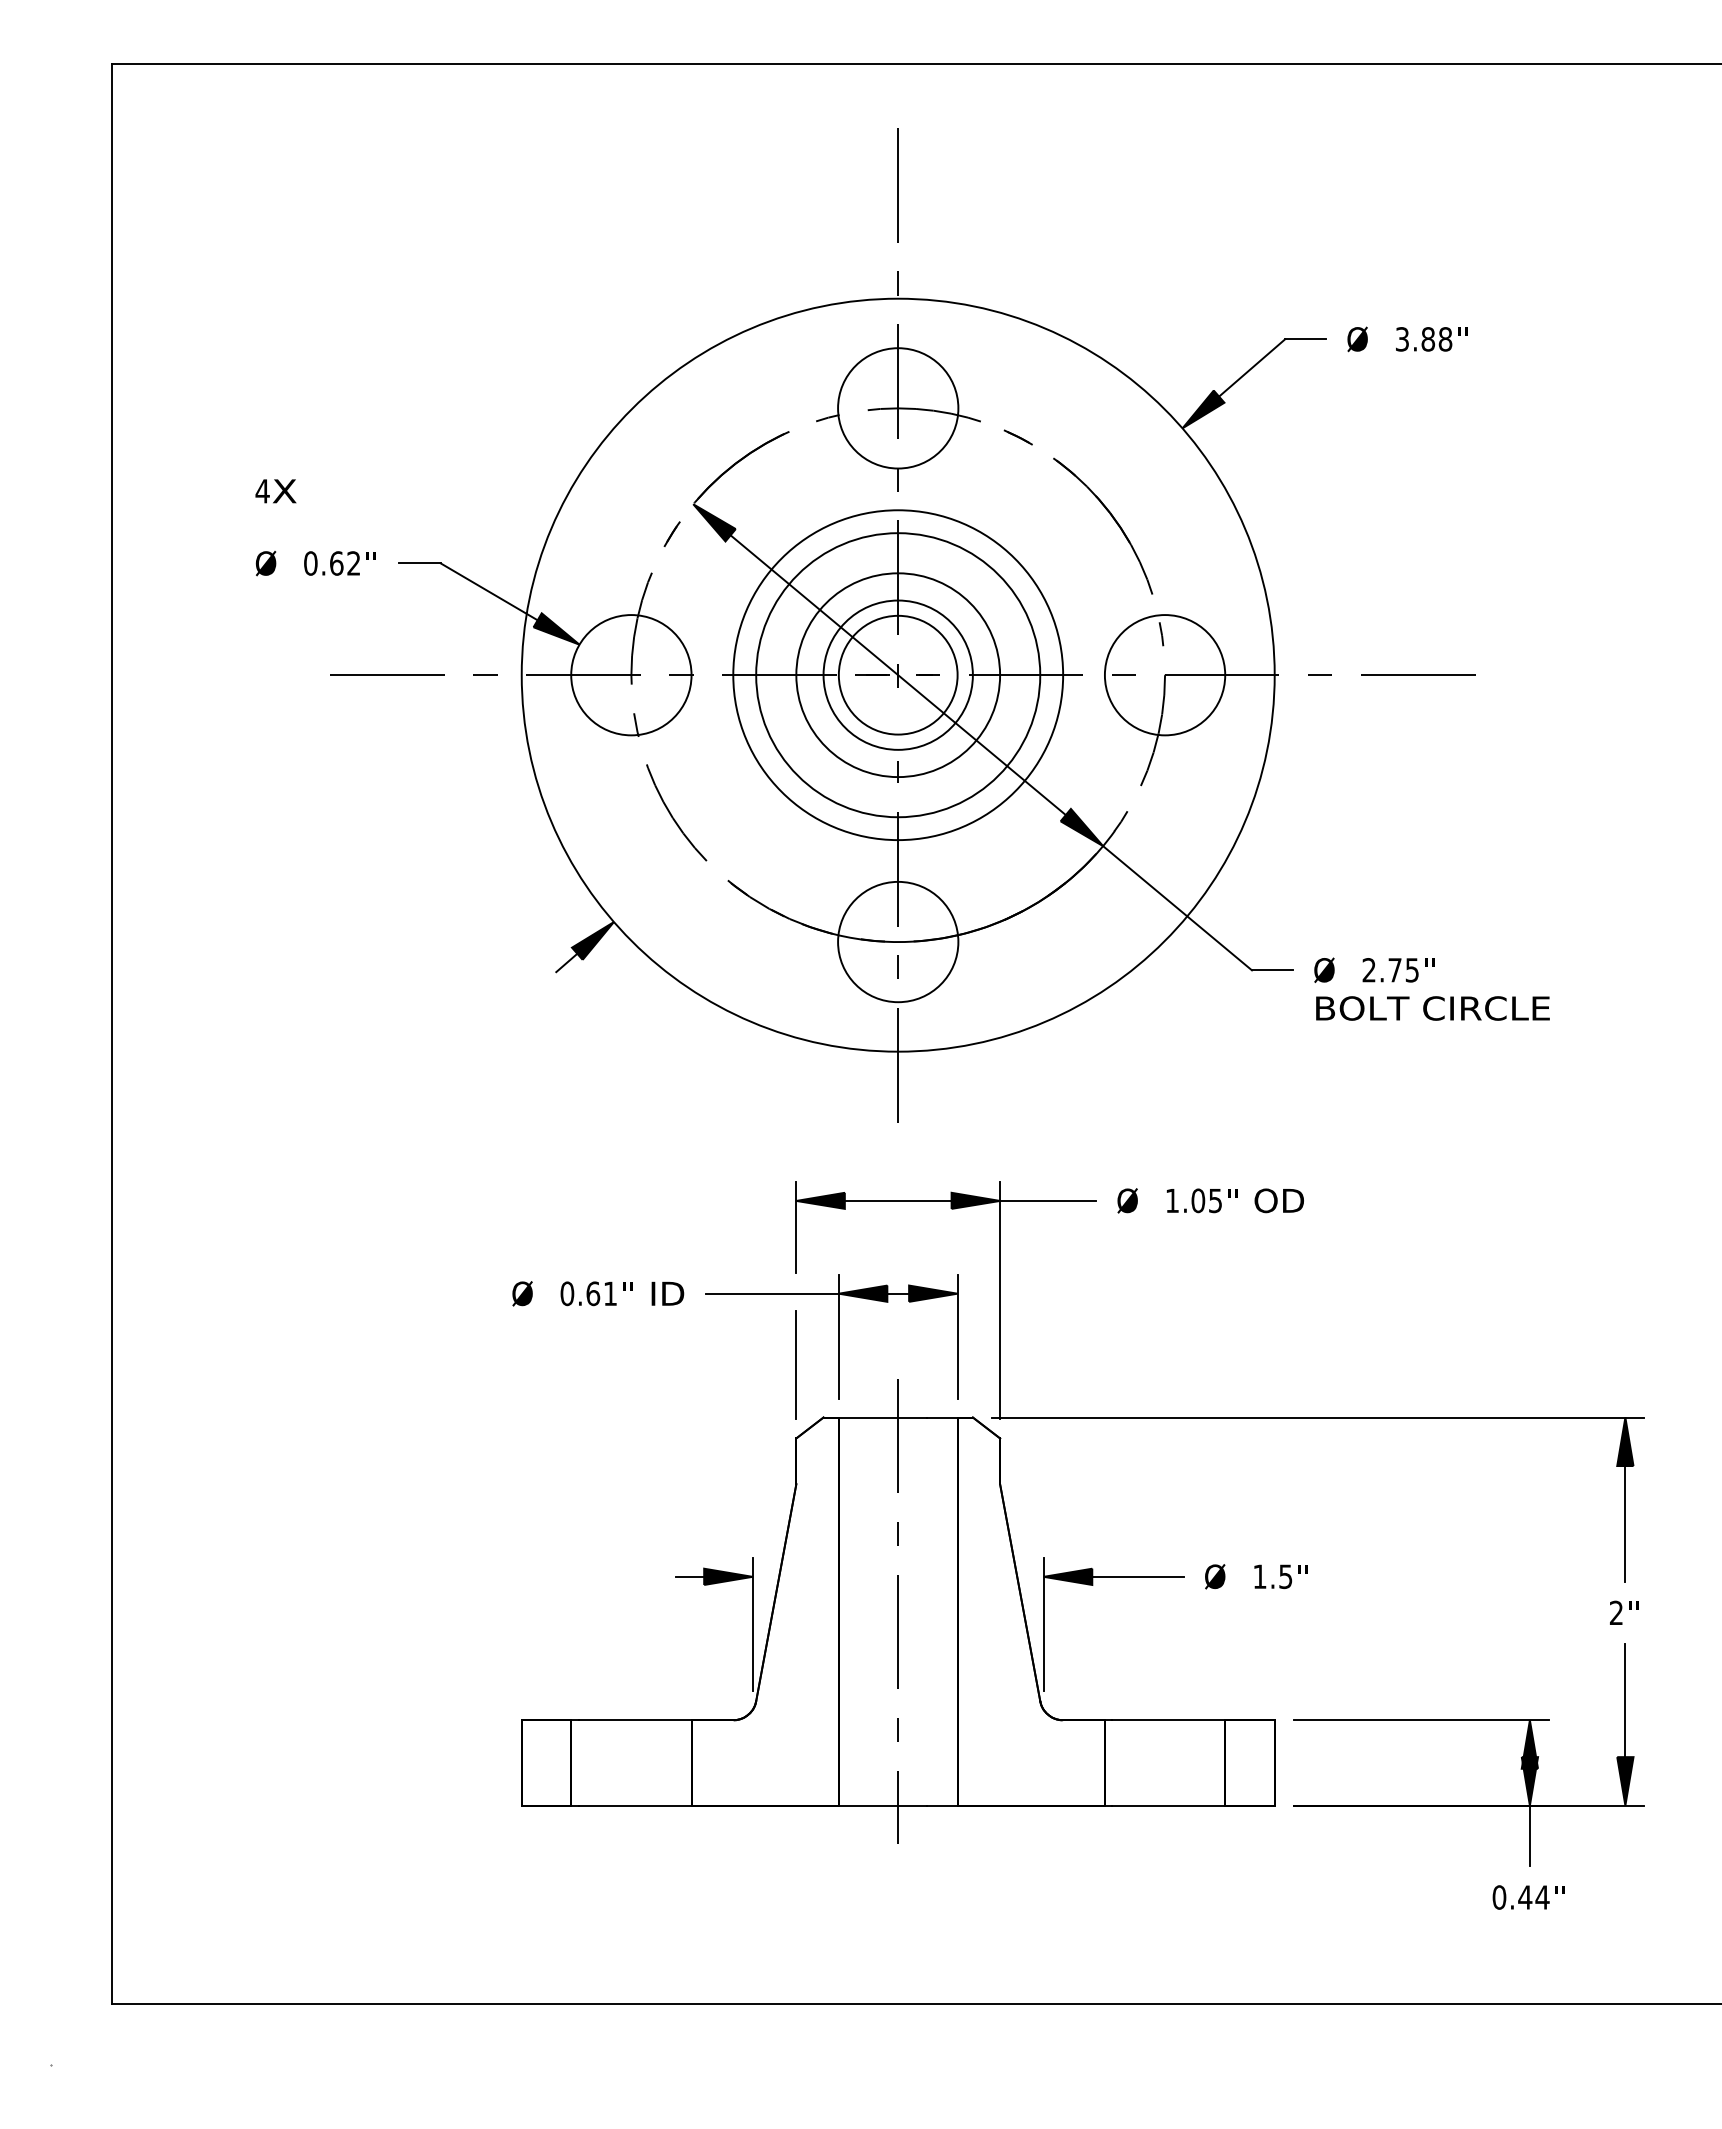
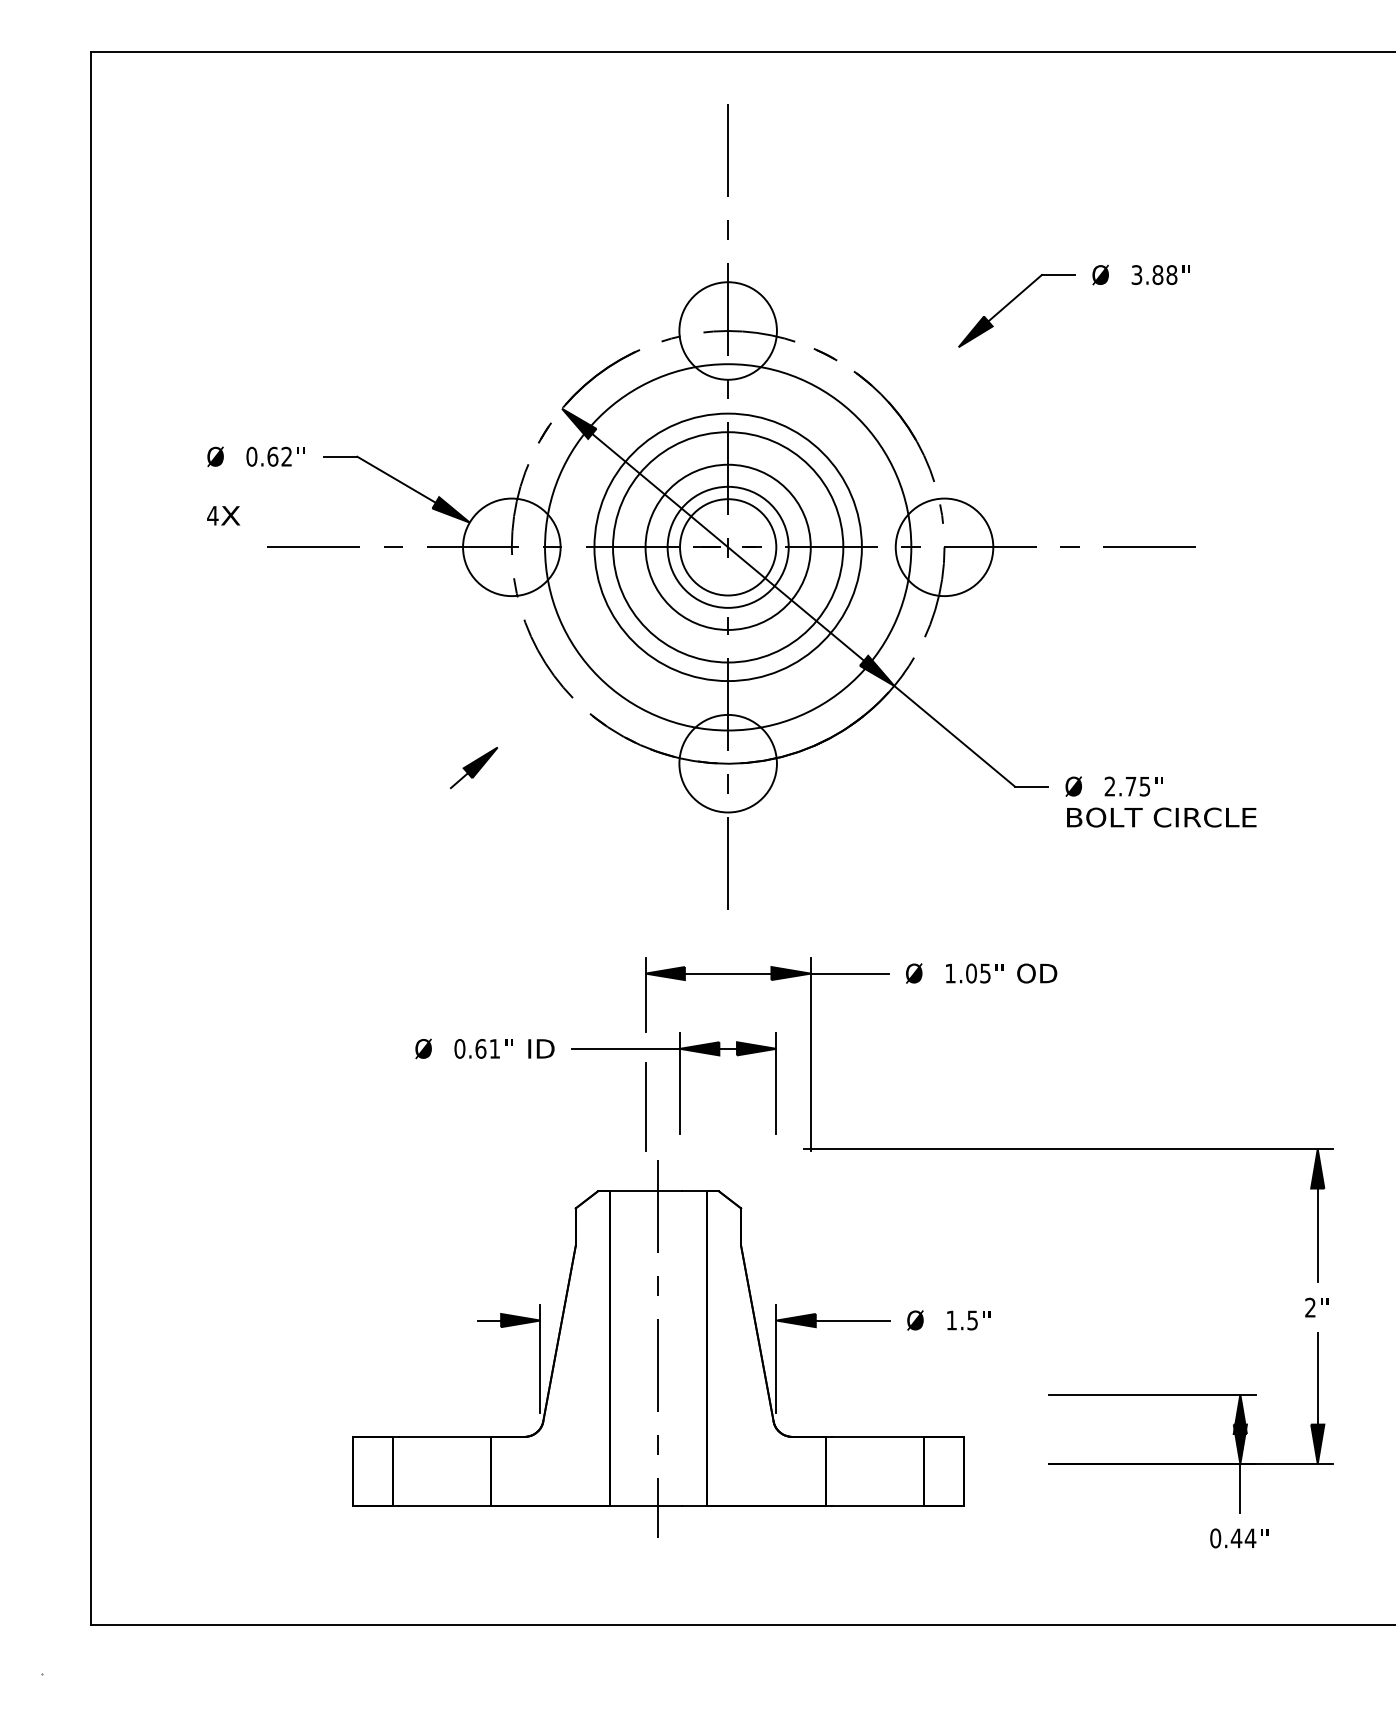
text: (275, 491) -> (223, 515), moved
circle: (897, 674) -> (727, 546), size x0.6
part: (914, 1611) -> (671, 1348), moved

